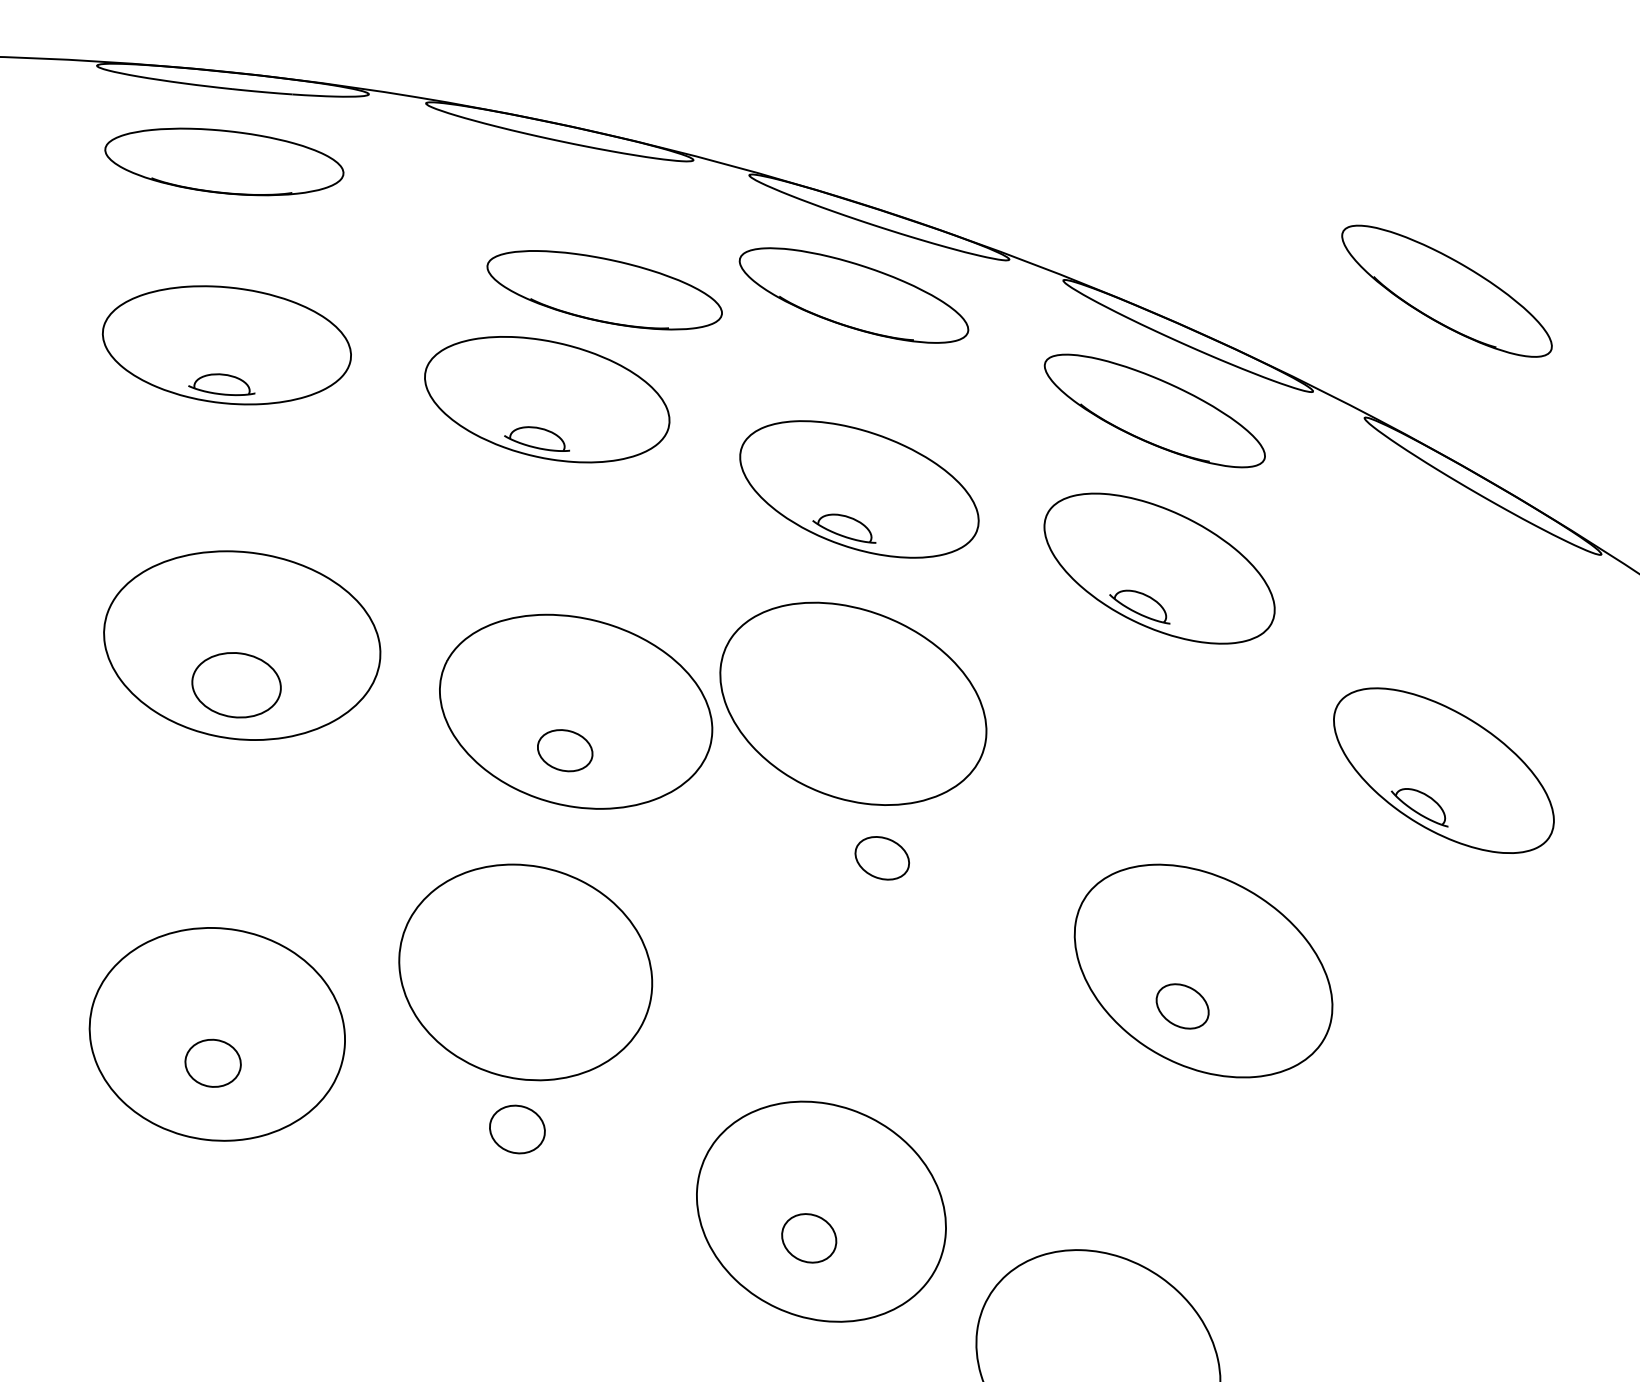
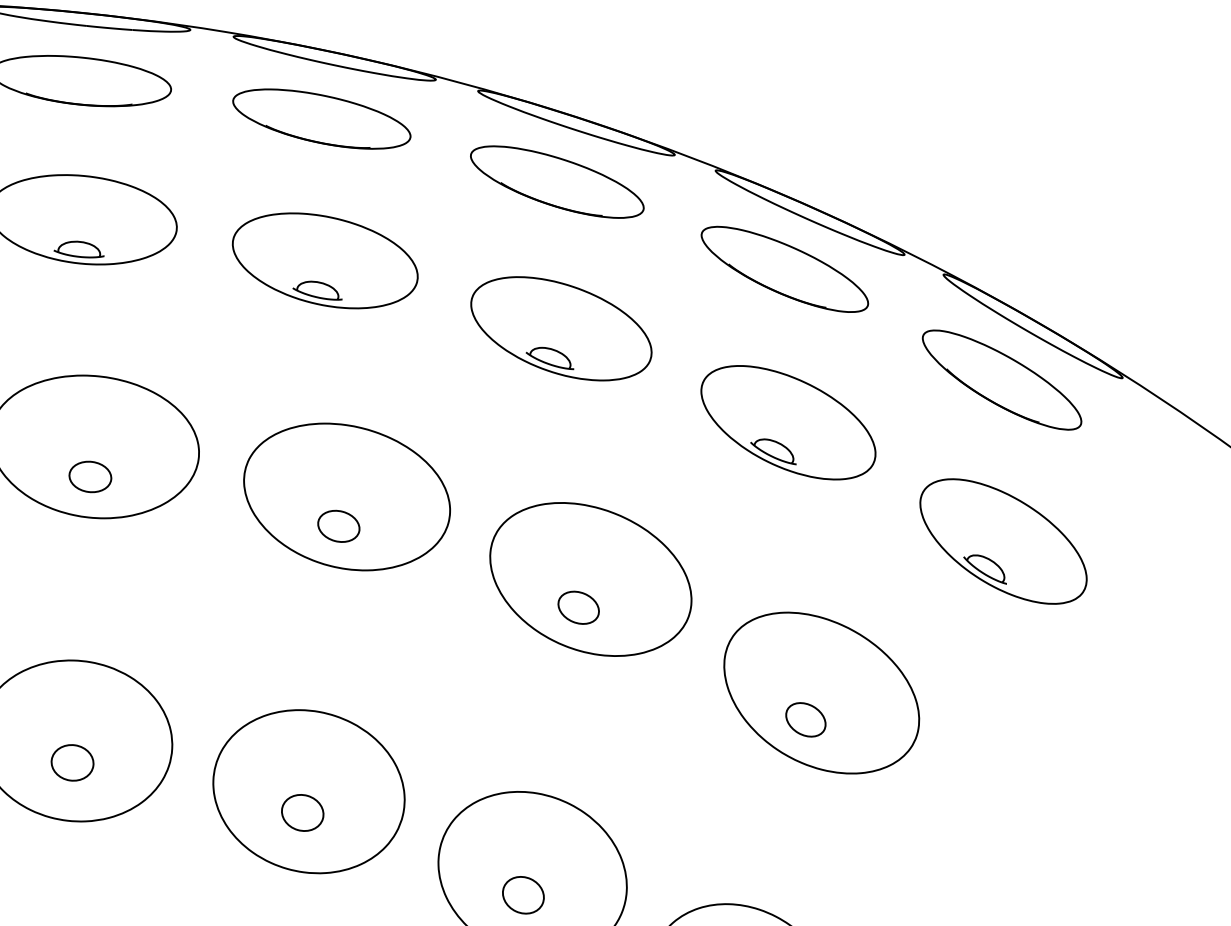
part: (604, 290) -> (321, 119), moved
part: (1446, 290) -> (1001, 379), moved
part: (1159, 568) -> (788, 422), moved
part: (236, 685) -> (90, 477), size x0.62
part: (853, 703) -> (590, 579), moved
part: (525, 972) -> (308, 791), moved

